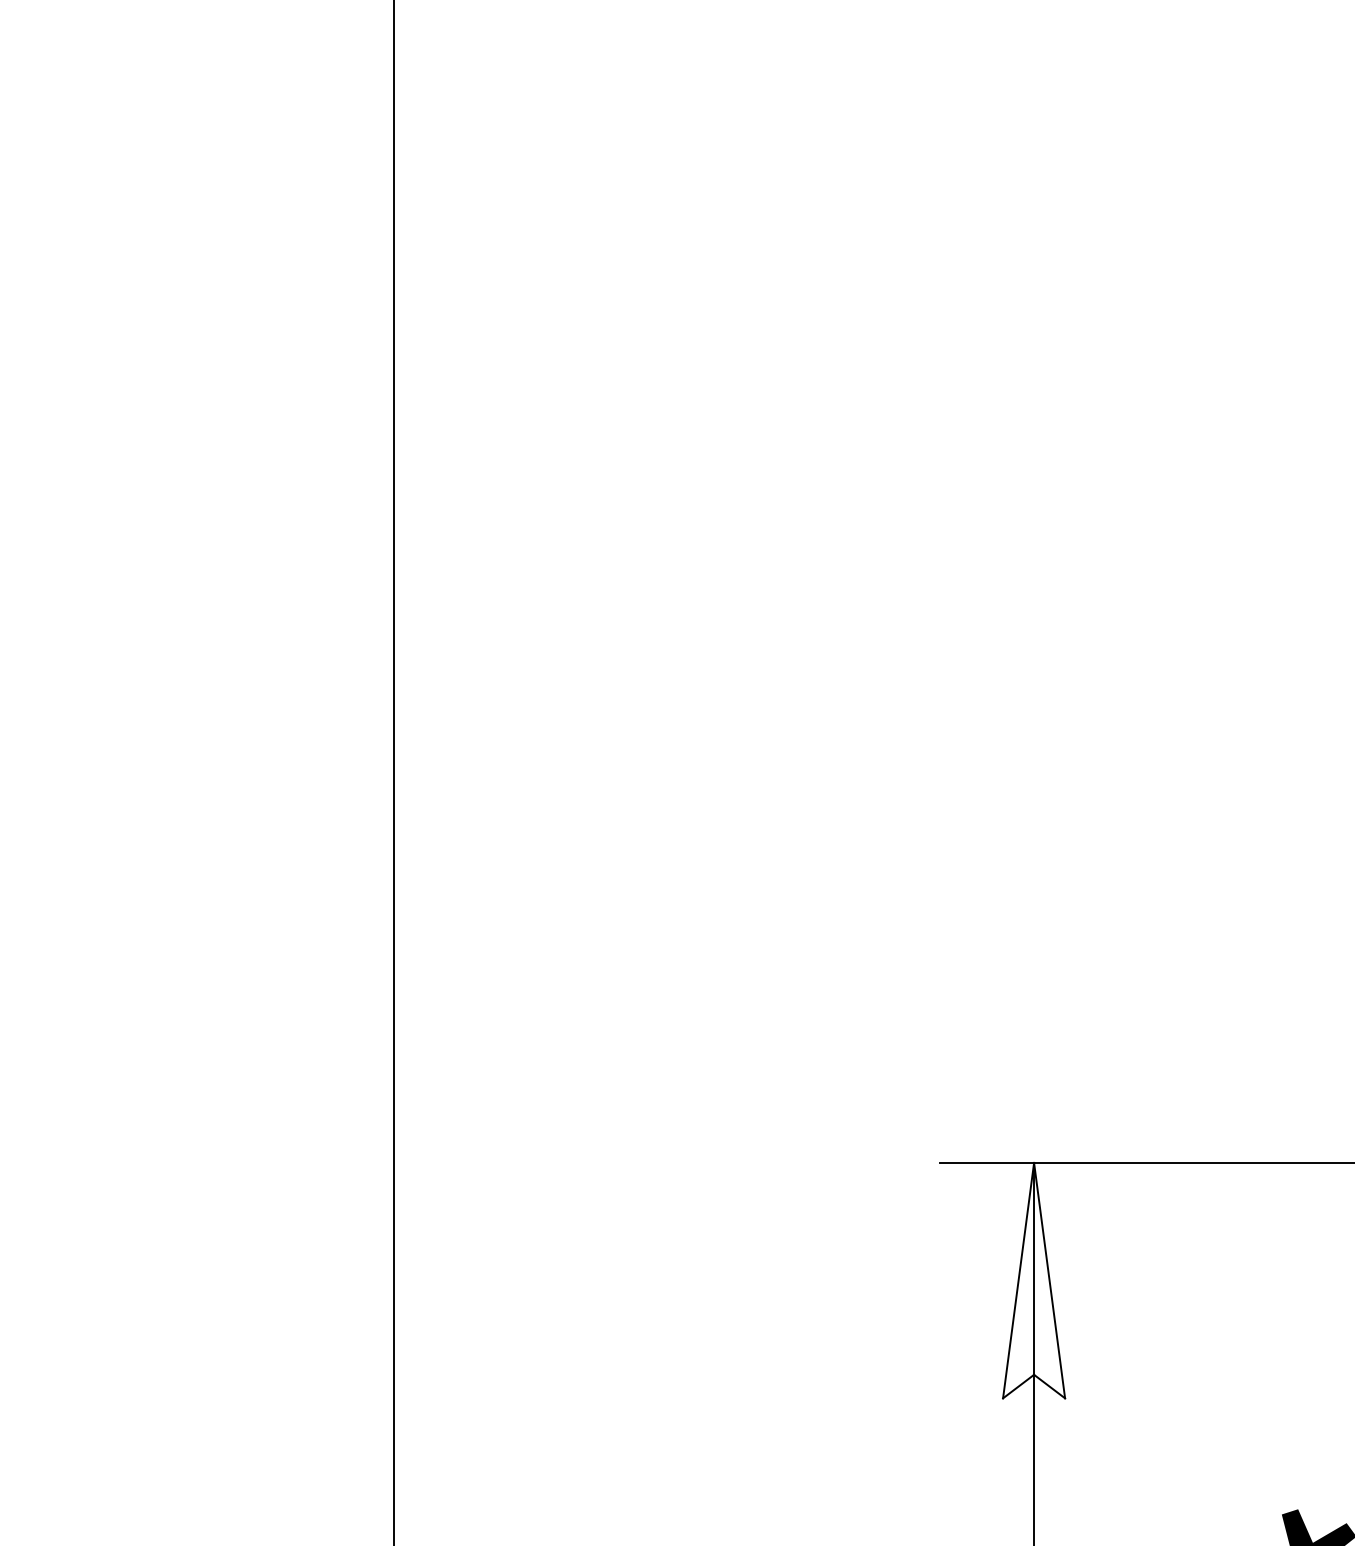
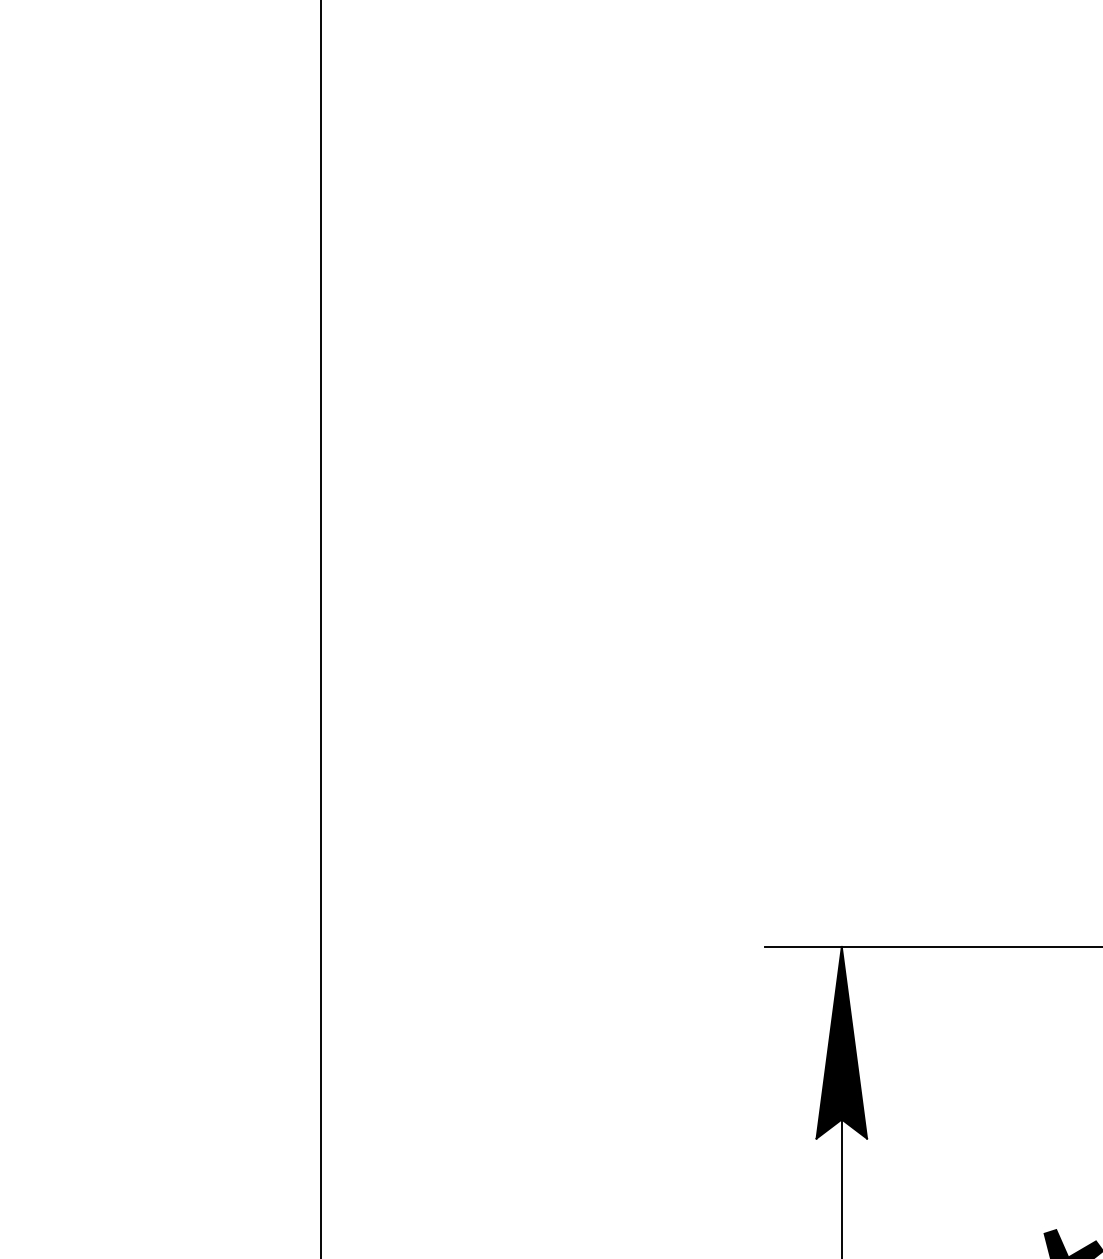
fill: (1034, 1280) -> (842, 1042), added

